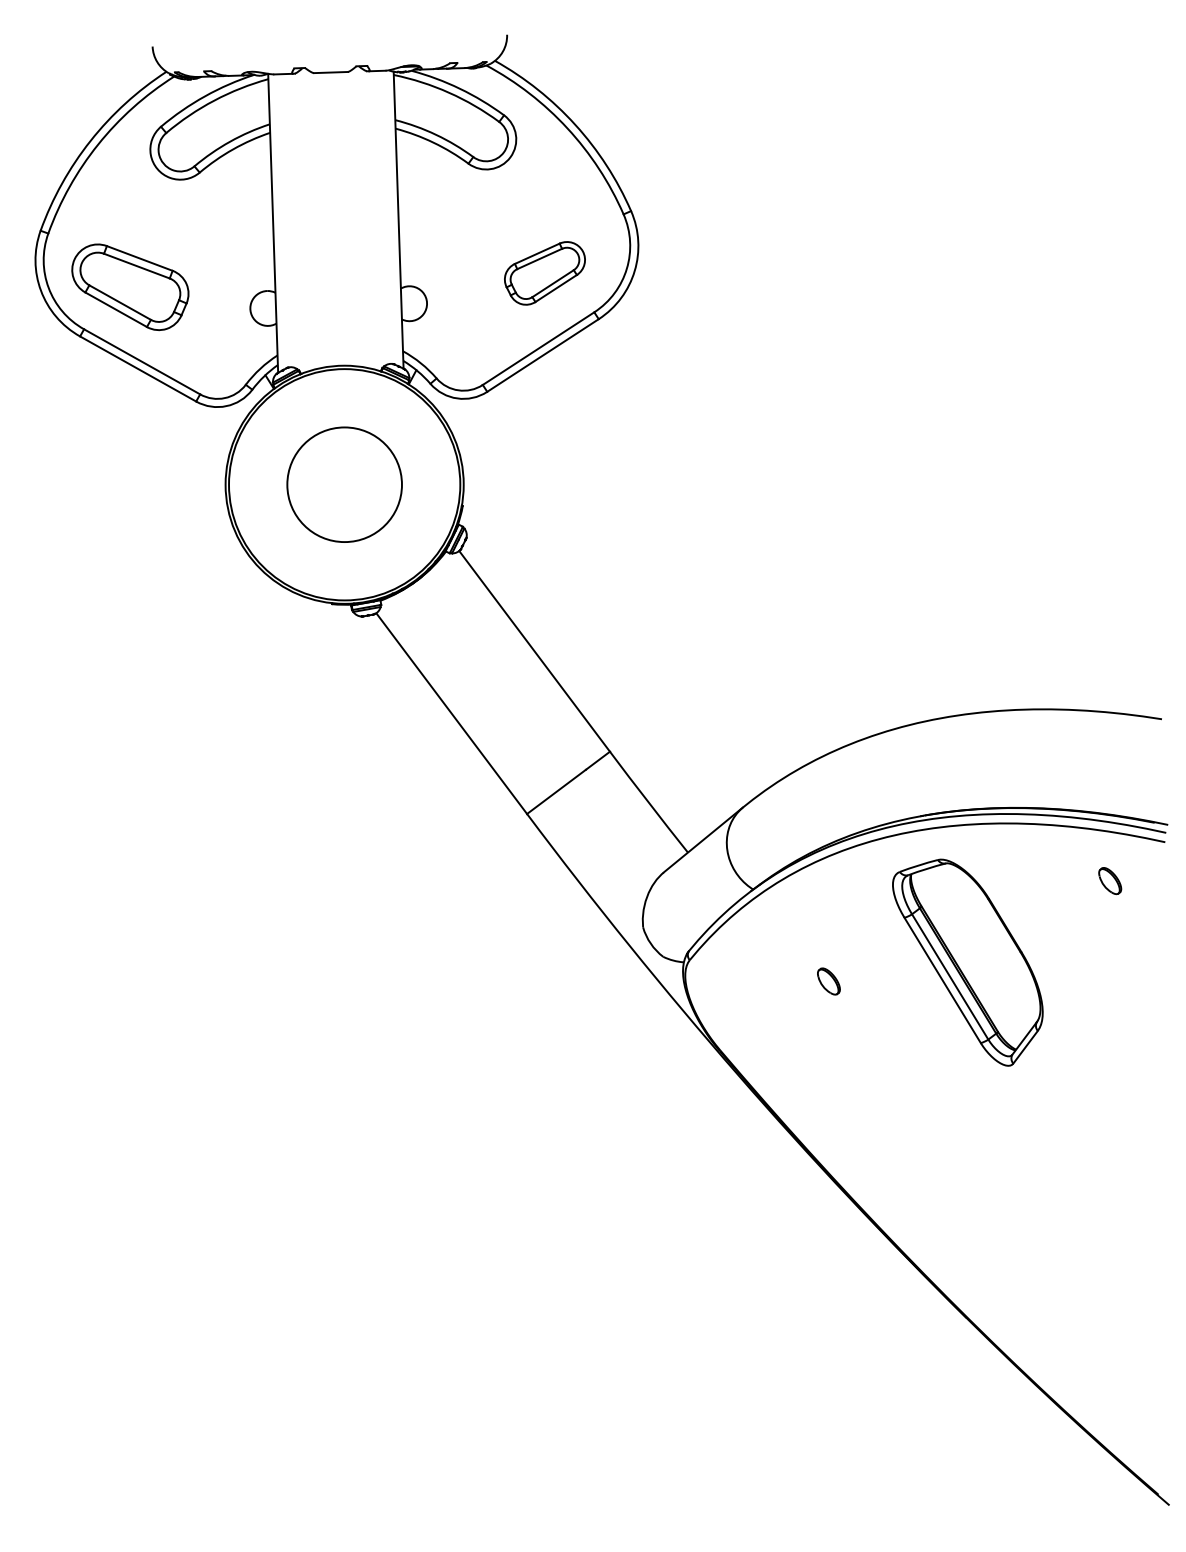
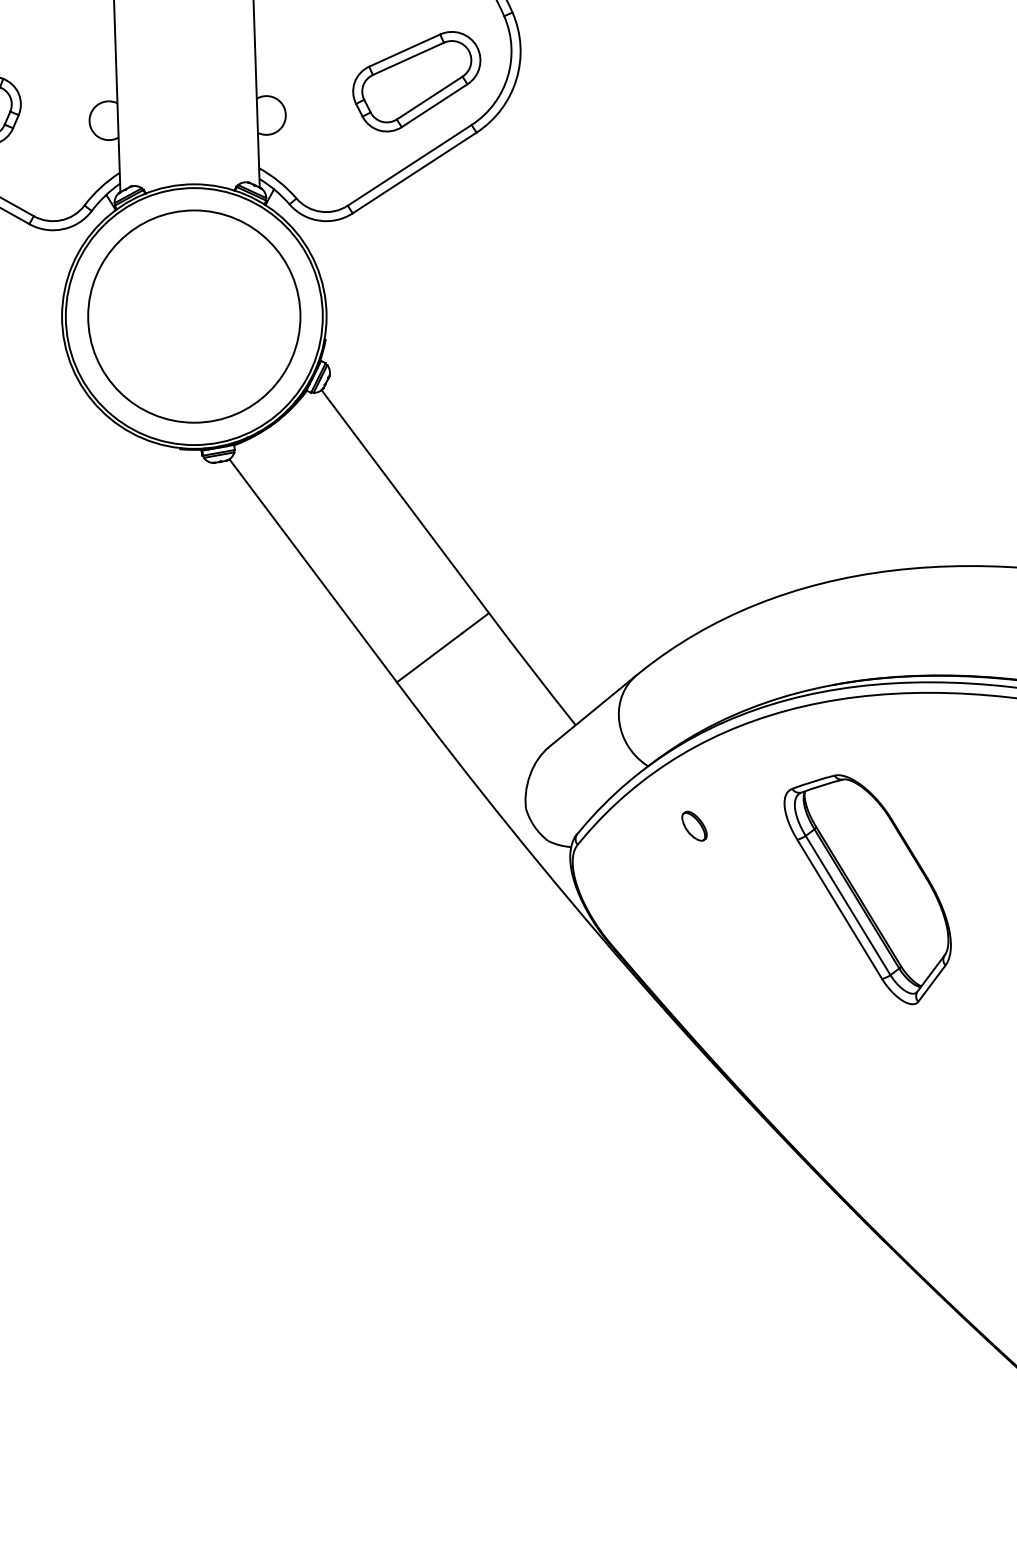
part: (544, 273) -> (416, 81), size x1.43
circle: (344, 484) -> (194, 316), size x1.67
part: (967, 962) -> (867, 889), moved
part: (828, 981) -> (694, 826), moved

